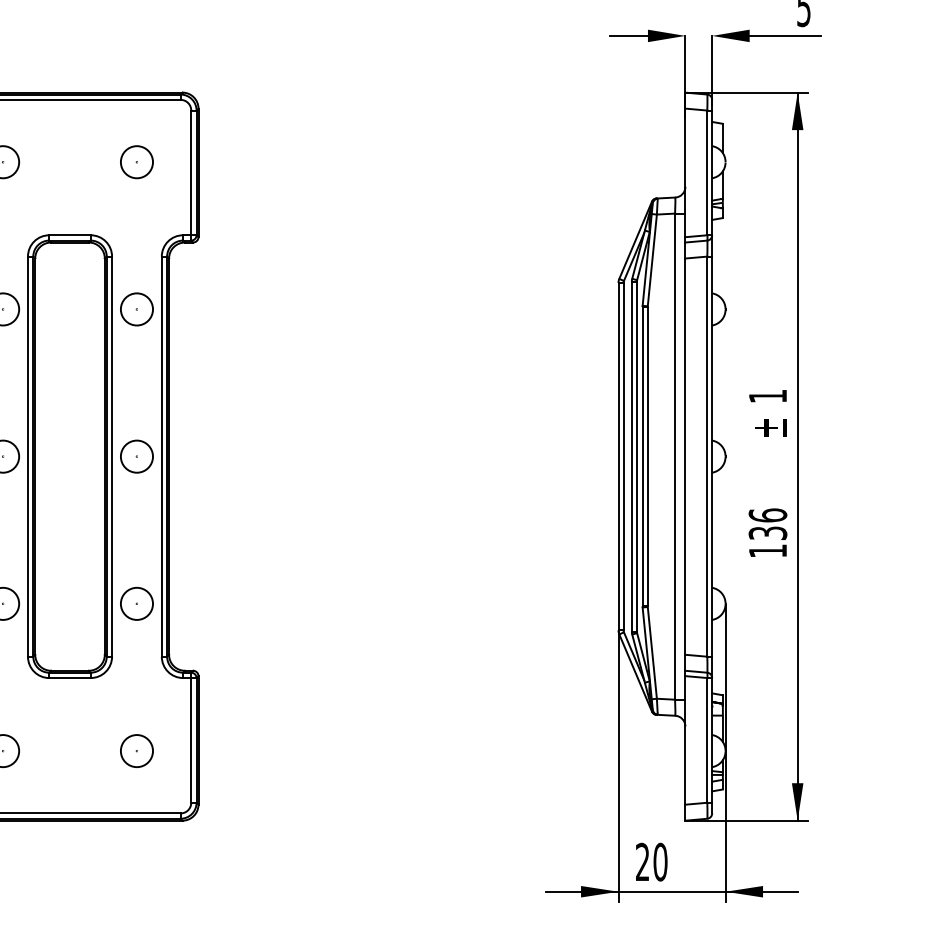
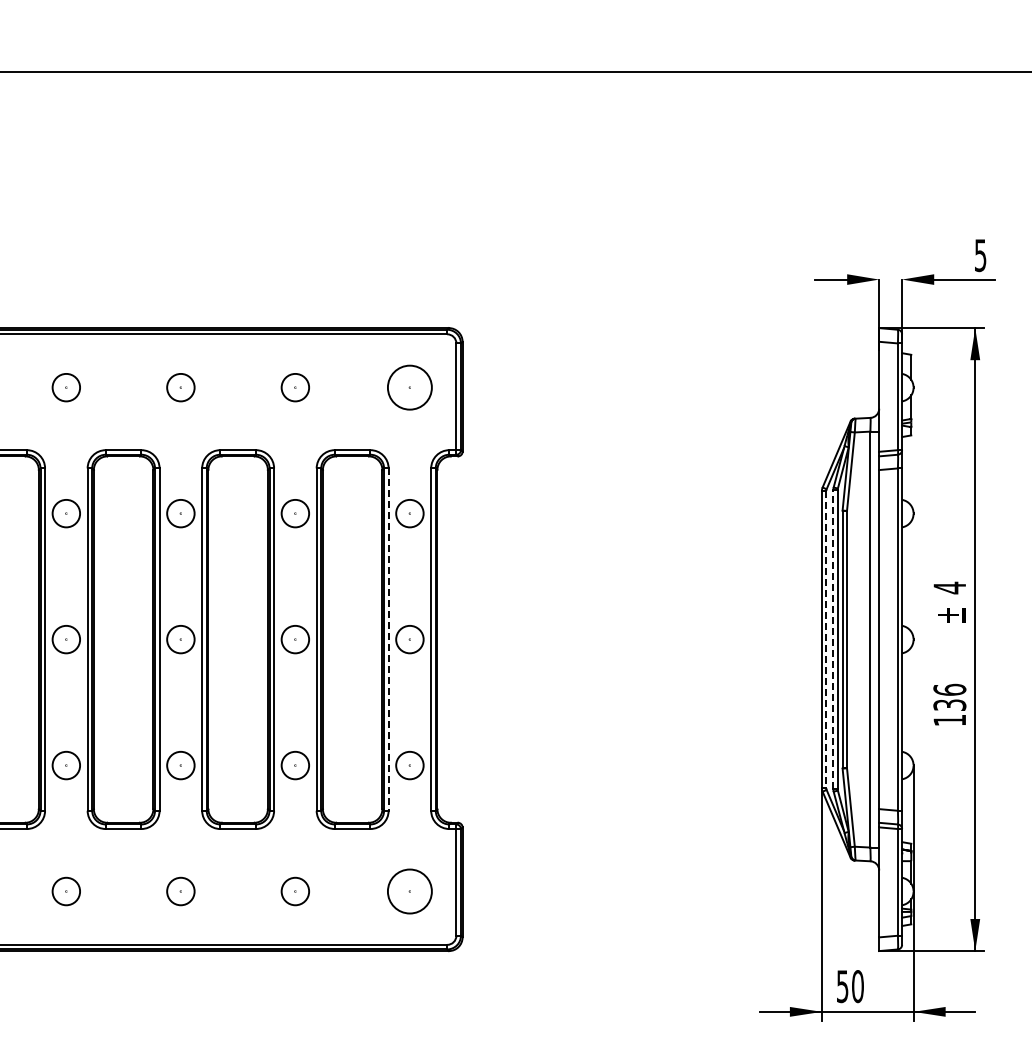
circle: (136, 162) -> (409, 387), size x1.6
text: (767, 395) -> (949, 587), 1 -> 4
line: (623, 456) -> (826, 639), solid -> dashed
line: (631, 456) -> (833, 639), solid -> dashed
line: (111, 457) -> (388, 640), solid -> dashed
circle: (136, 751) -> (409, 891), size x1.6
text: (642, 862) -> (842, 986), 20 -> 50

